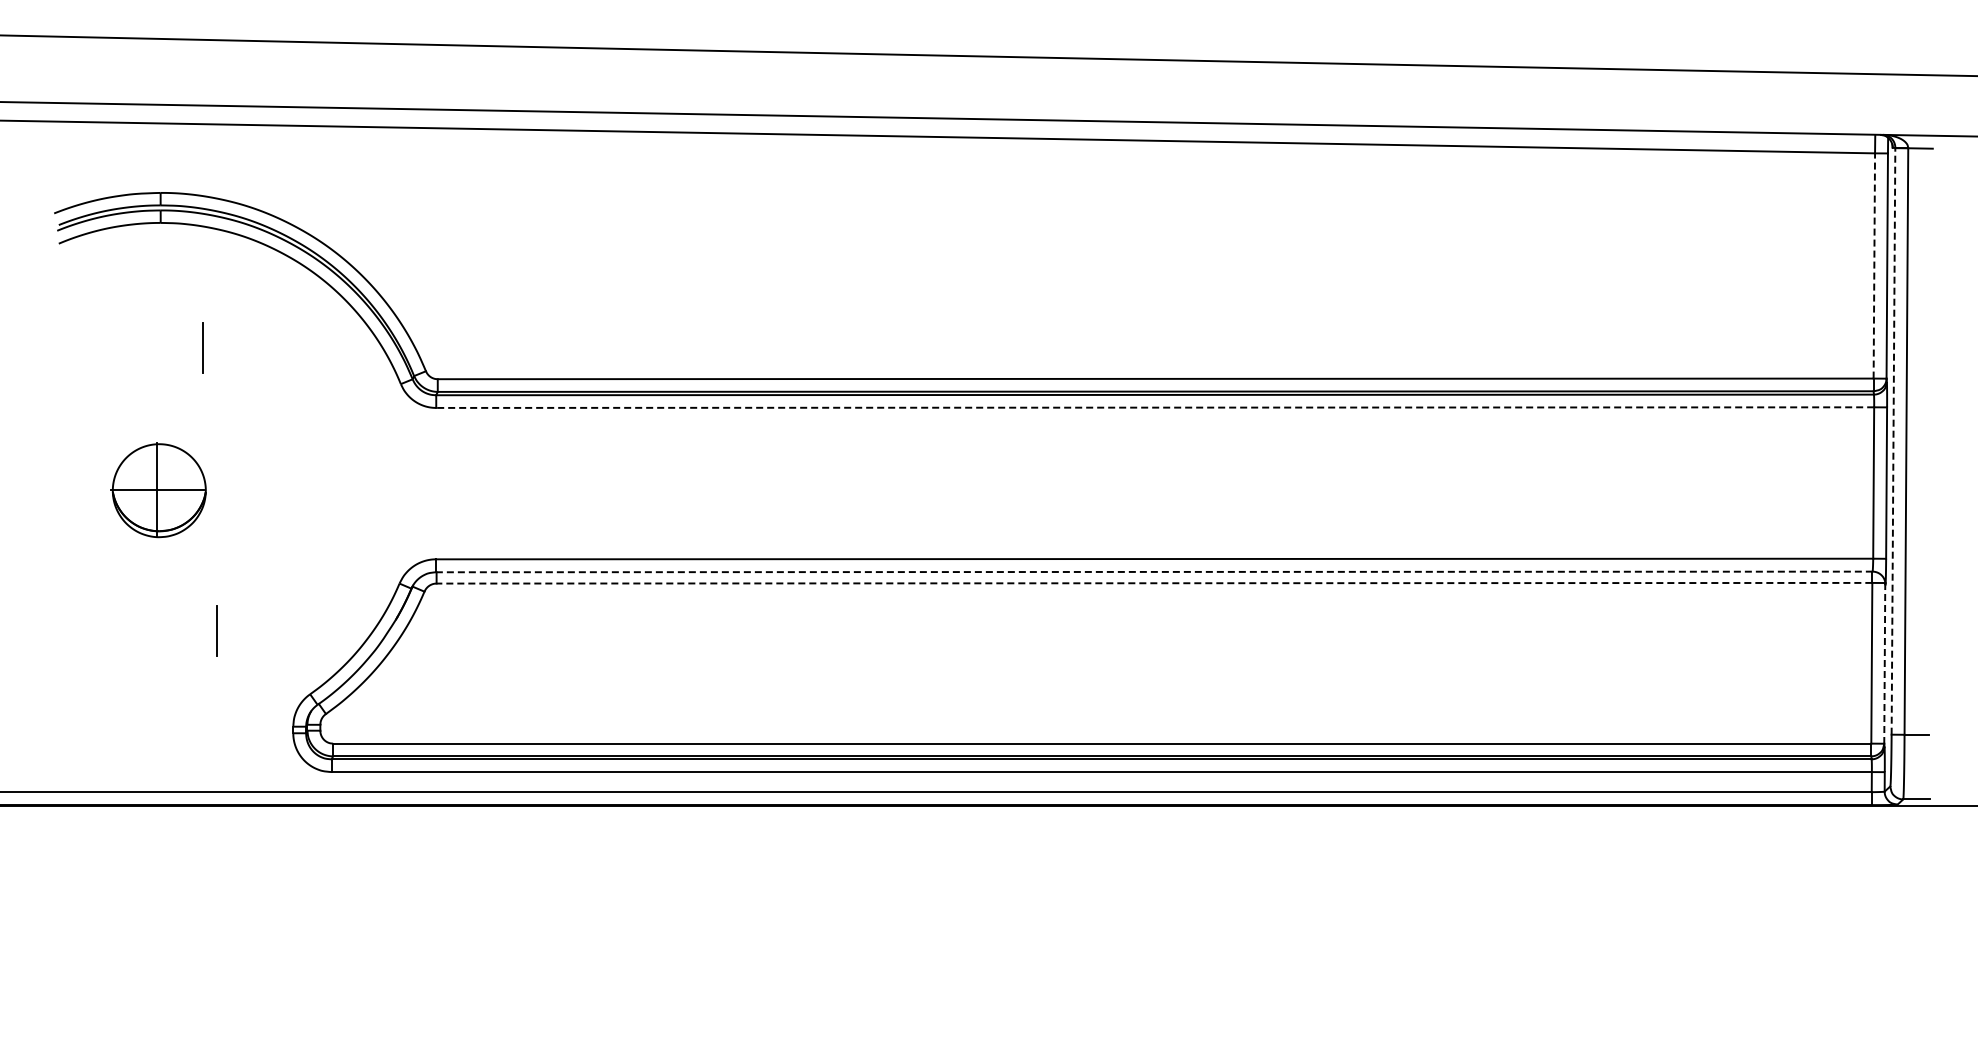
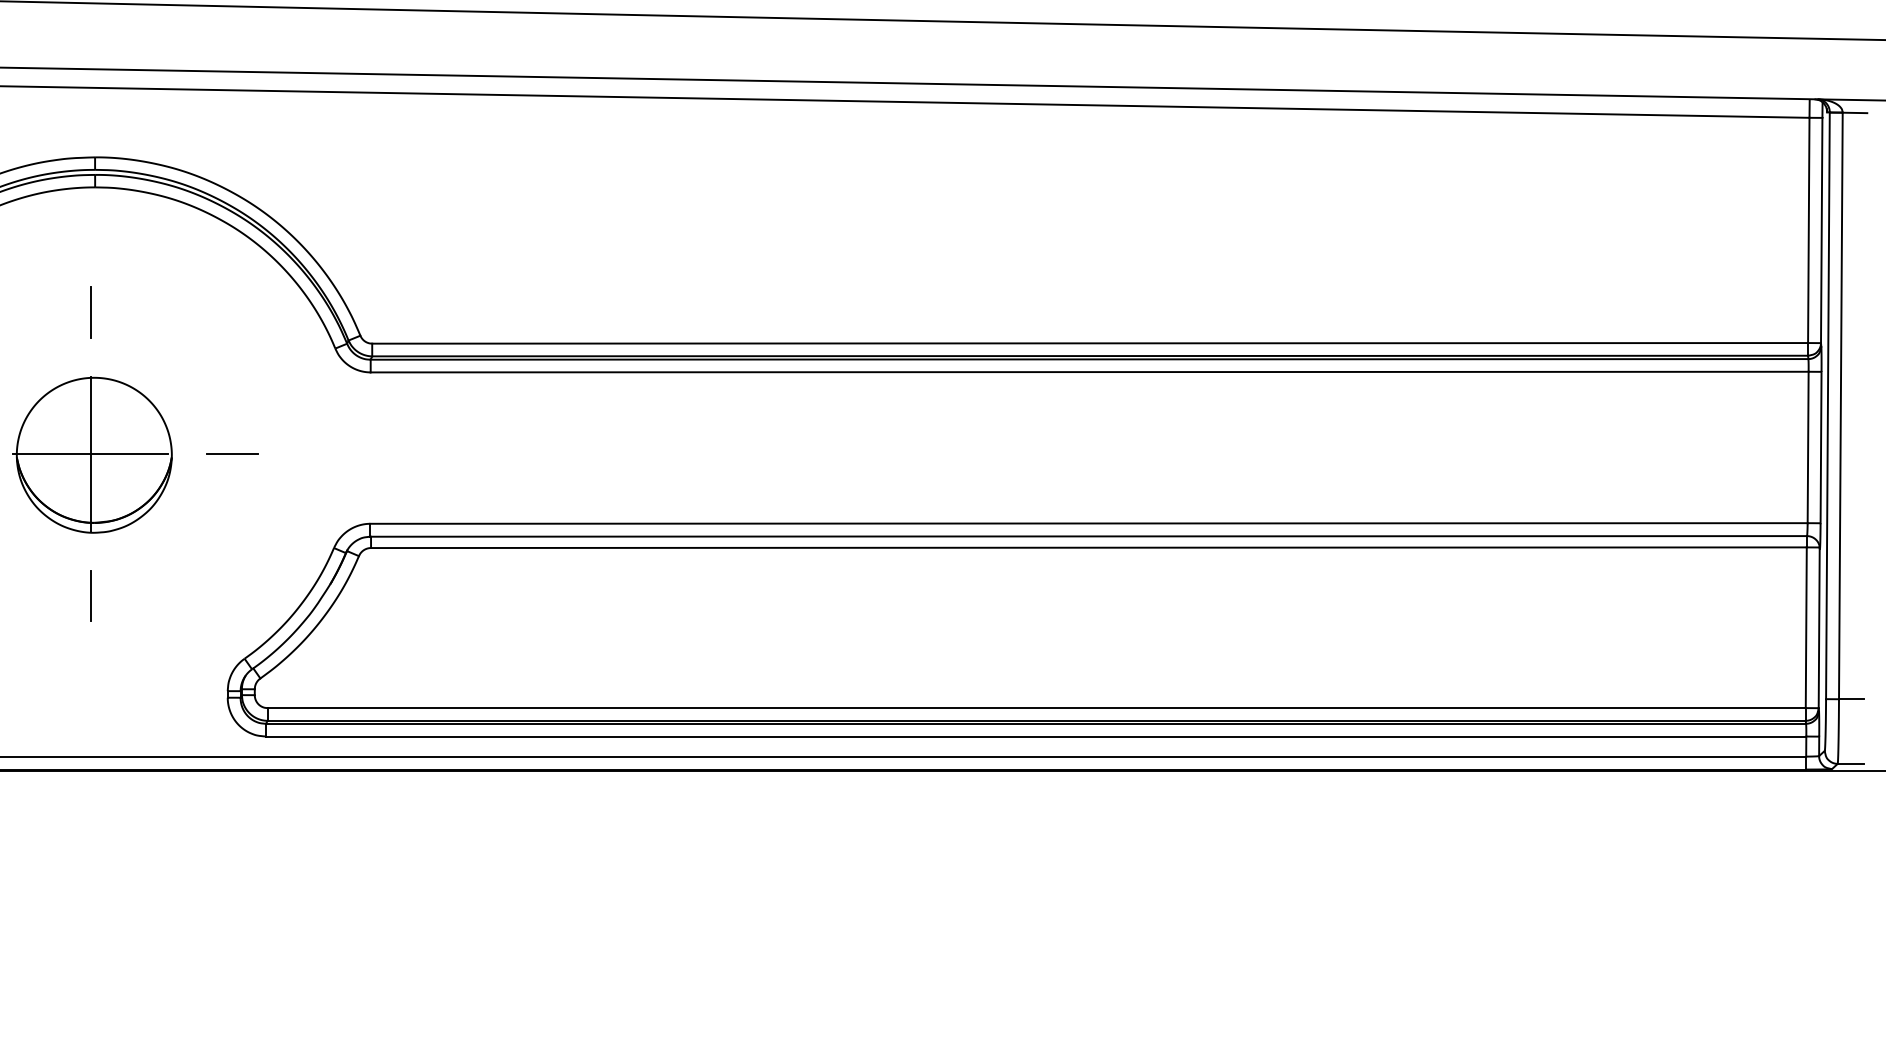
line: (1874, 265) -> (1808, 229), dashed -> solid
line: (202, 347) -> (89, 311), moved
line: (1155, 407) -> (1089, 371), dashed -> solid
line: (1893, 440) -> (1827, 404), dashed -> solid
line: (297, 489) -> (231, 453), added
part: (158, 490) -> (92, 454), size x1.67
line: (1154, 571) -> (1088, 535), dashed -> solid
line: (1154, 583) -> (1088, 547), dashed -> solid
line: (216, 630) -> (89, 594), moved
line: (1884, 663) -> (1818, 627), dashed -> solid

